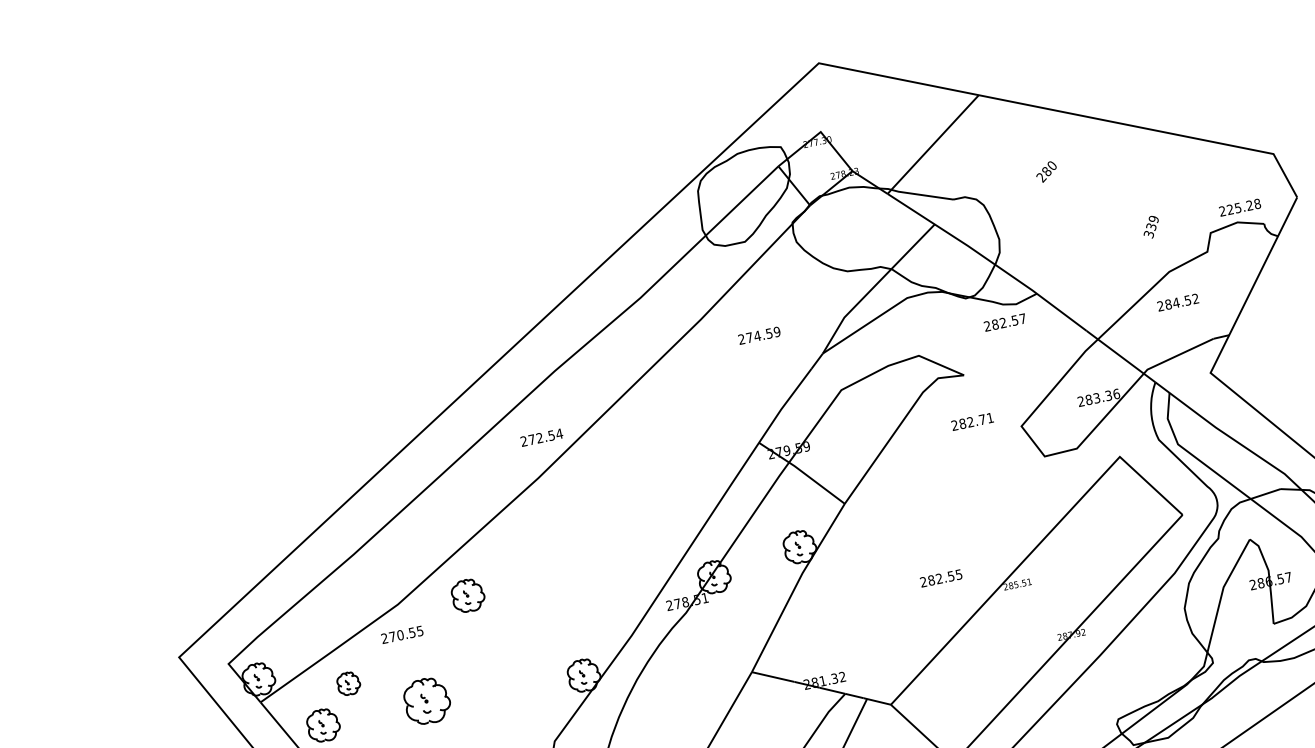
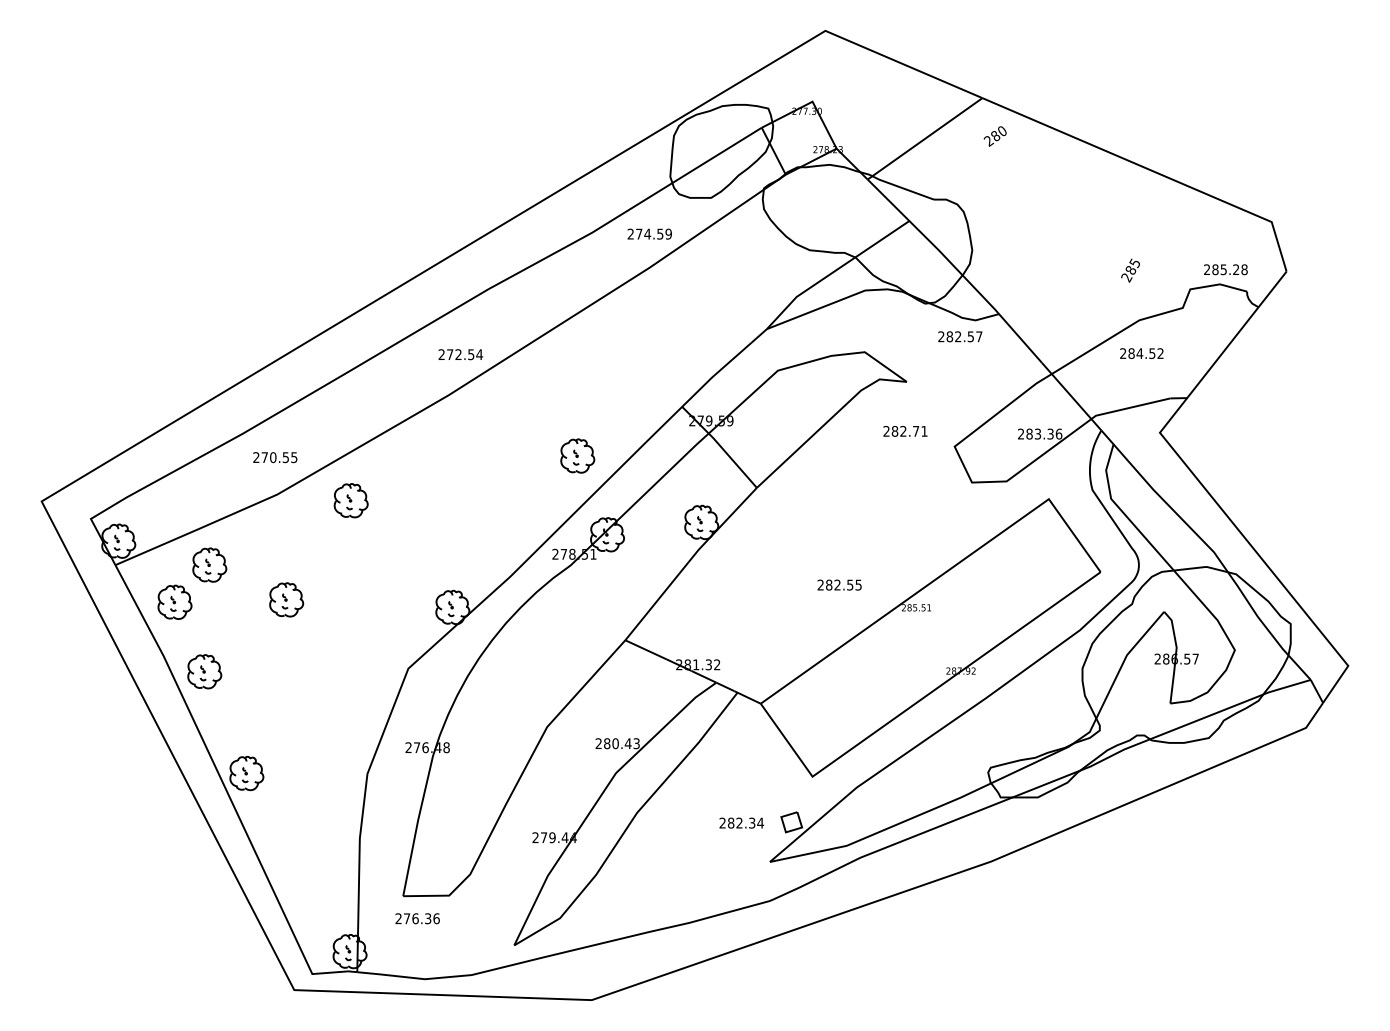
text: (1045, 172) -> (994, 136), moved
text: (1230, 209) -> (1215, 269), 225.28 -> 285.28
text: (1151, 227) -> (1130, 270), 339 -> 285
text: (759, 335) -> (649, 233), moved
part: (670, 508) -> (577, 455), added
text: (402, 634) -> (275, 457), moved
part: (348, 683) -> (209, 564), size x1.43
part: (427, 700) -> (286, 599), size x0.71

